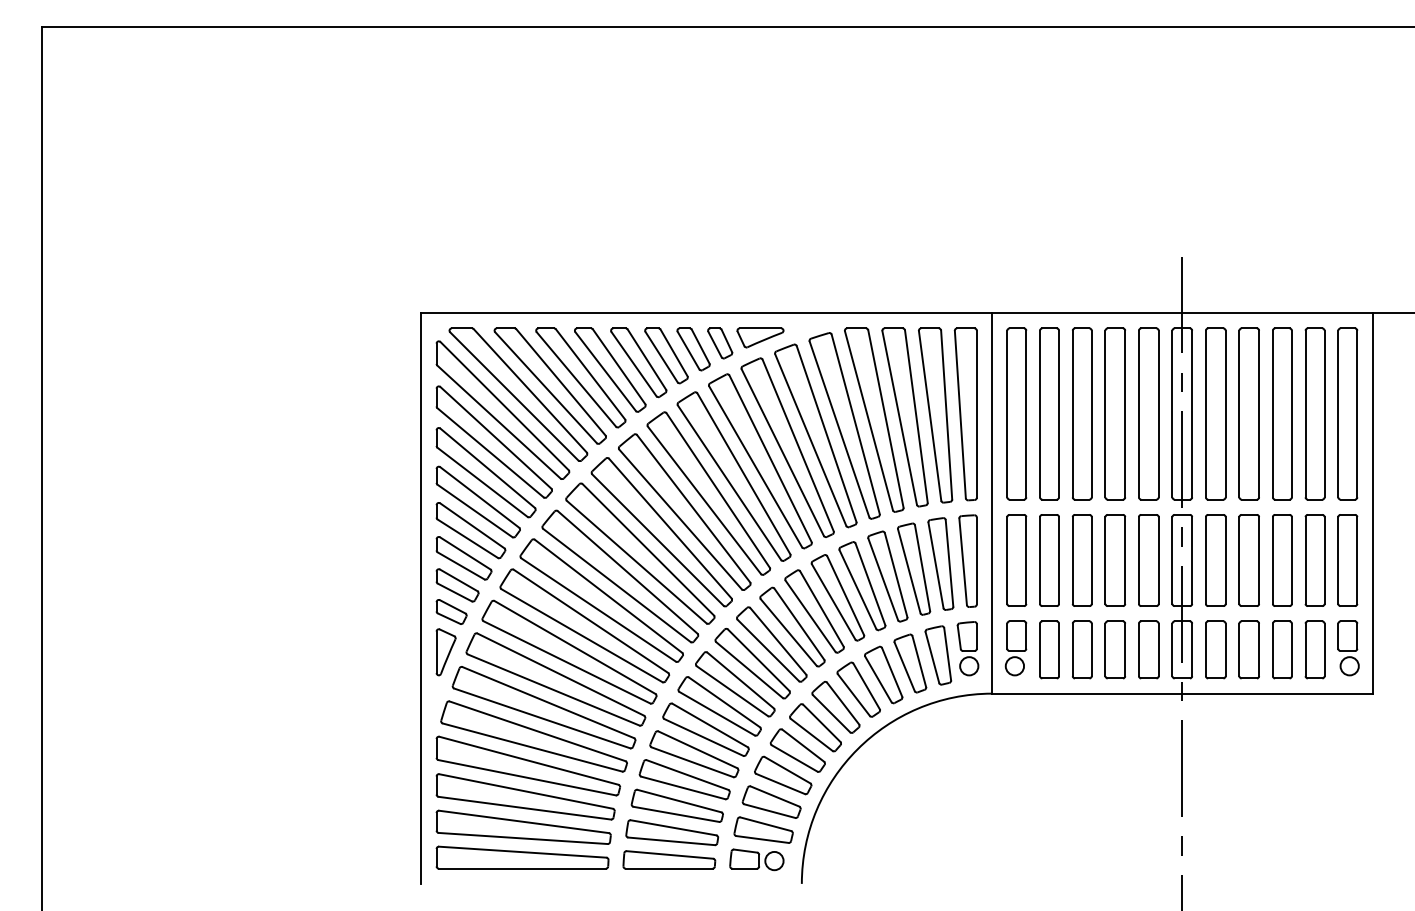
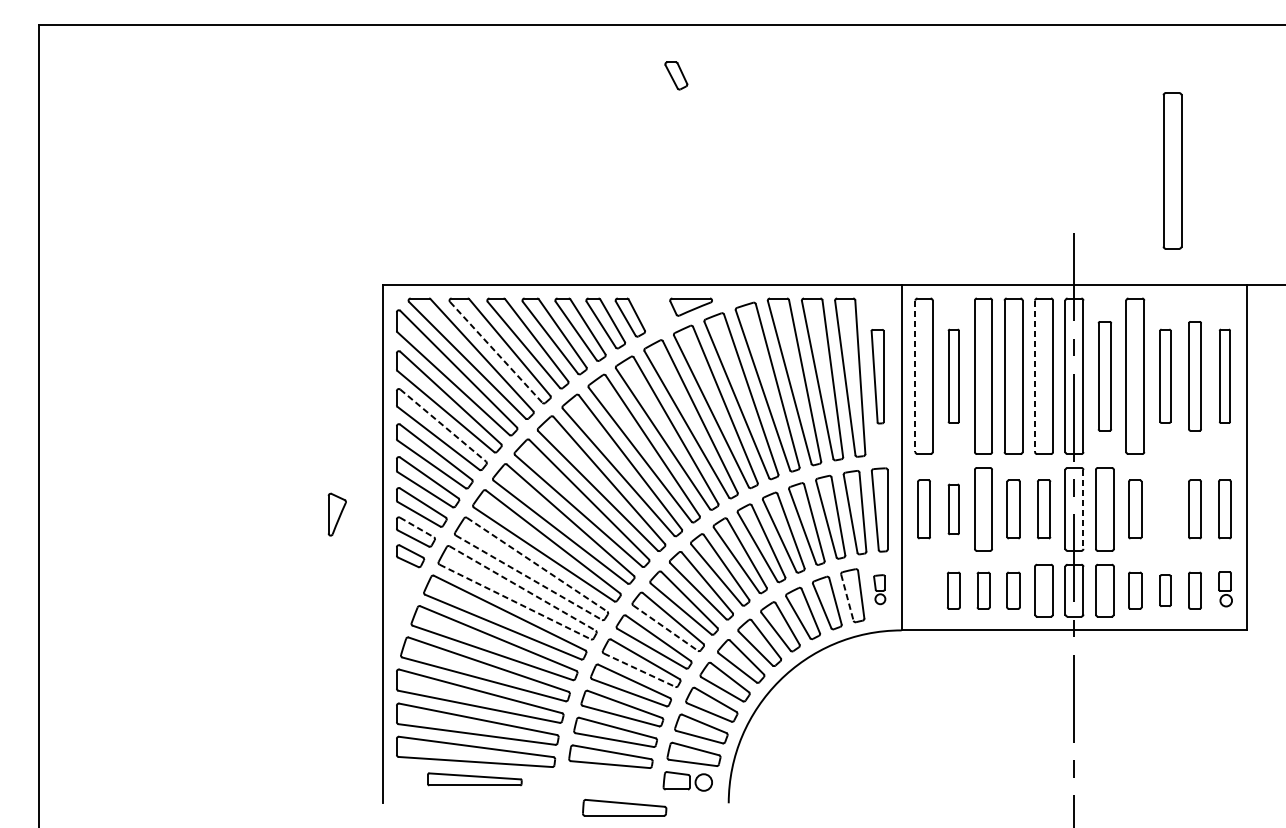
part: (1289, 187) -> (1171, 170), added
part: (720, 343) -> (676, 75), moved
line: (546, 388) -> (496, 353), solid -> dashed
part: (1049, 413) -> (953, 375), size x0.6
part: (1215, 413) -> (1104, 375), size x0.7
part: (1282, 413) -> (1165, 375), size x0.6
part: (1314, 413) -> (1194, 375), size x0.7
part: (1347, 413) -> (1224, 375), size x0.6
part: (965, 414) -> (877, 376), size x0.6
line: (1007, 414) -> (915, 376), solid -> dashed
line: (1138, 414) -> (1034, 376), solid -> dashed
line: (487, 468) -> (443, 425), solid -> dashed
part: (1016, 560) -> (923, 509), size x0.7
part: (1049, 560) -> (953, 509), size x0.6
part: (1115, 560) -> (1013, 509), size x0.7
part: (1148, 560) -> (1043, 509), size x0.7
part: (1248, 560) -> (1134, 509), size x0.7
part: (1282, 560) -> (1165, 509), removed
part: (1314, 560) -> (1194, 509), size x0.7
part: (1347, 560) -> (1224, 509), size x0.7
line: (1192, 561) -> (1083, 510), solid -> dashed
line: (458, 580) -> (416, 527), solid -> dashed
line: (591, 621) -> (537, 564), solid -> dashed
line: (582, 635) -> (529, 577), solid -> dashed
line: (575, 647) -> (523, 588), solid -> dashed
part: (967, 648) -> (879, 589), size x0.6
part: (1015, 648) -> (922, 589), removed
part: (1348, 648) -> (1225, 589), size x0.7
part: (1049, 649) -> (953, 590), size x0.7
part: (1082, 649) -> (983, 590), size x0.7
part: (1114, 649) -> (1012, 590), size x0.7
part: (1248, 649) -> (1134, 590), size x0.7
part: (1282, 649) -> (1165, 590), size x0.6
part: (1314, 649) -> (1194, 590), size x0.7
part: (445, 652) -> (336, 514), moved
line: (932, 658) -> (847, 598), solid -> dashed
line: (567, 662) -> (515, 602), solid -> dashed
line: (732, 691) -> (665, 628), solid -> dashed
line: (704, 737) -> (640, 670), solid -> dashed
part: (522, 857) -> (474, 779), size x0.6
part: (669, 859) -> (624, 807), moved

